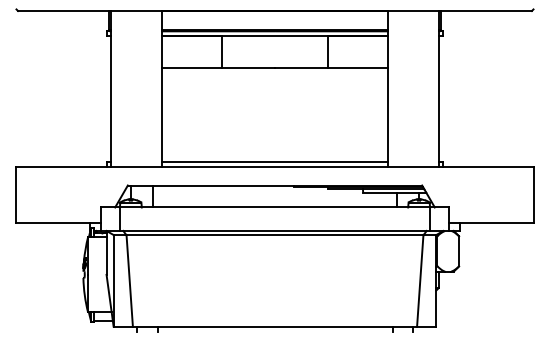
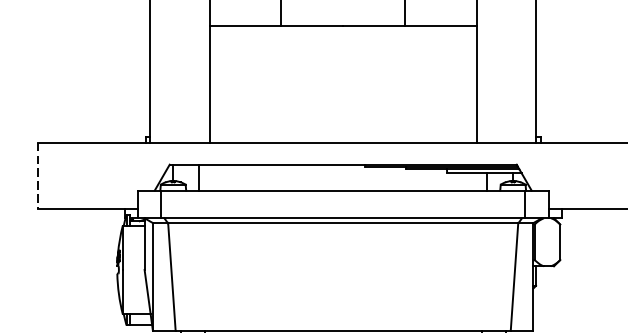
line: (274, 161) -> (342, 136), removed
line: (16, 195) -> (38, 176), solid -> dashed

